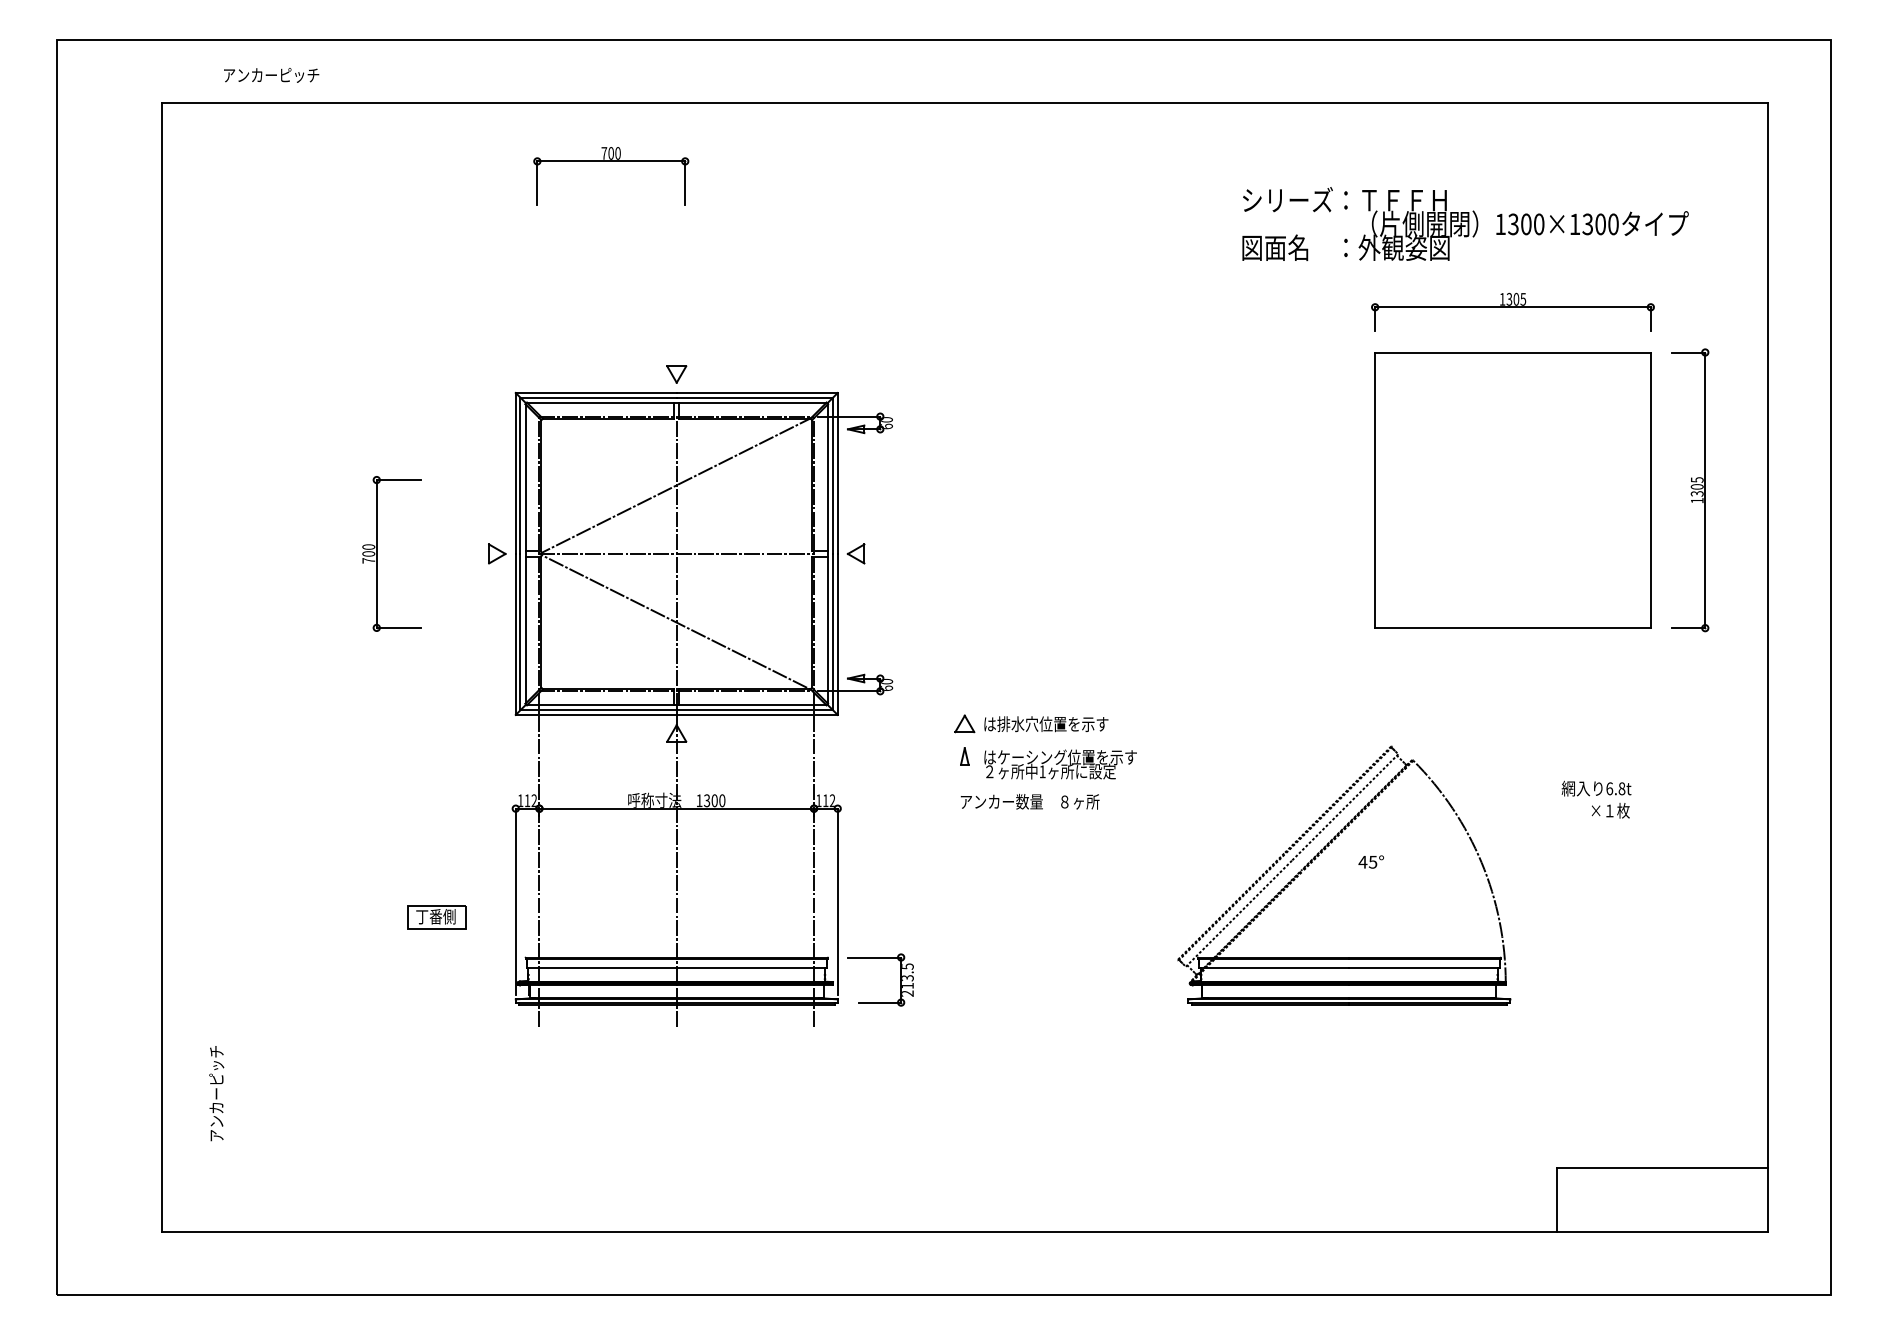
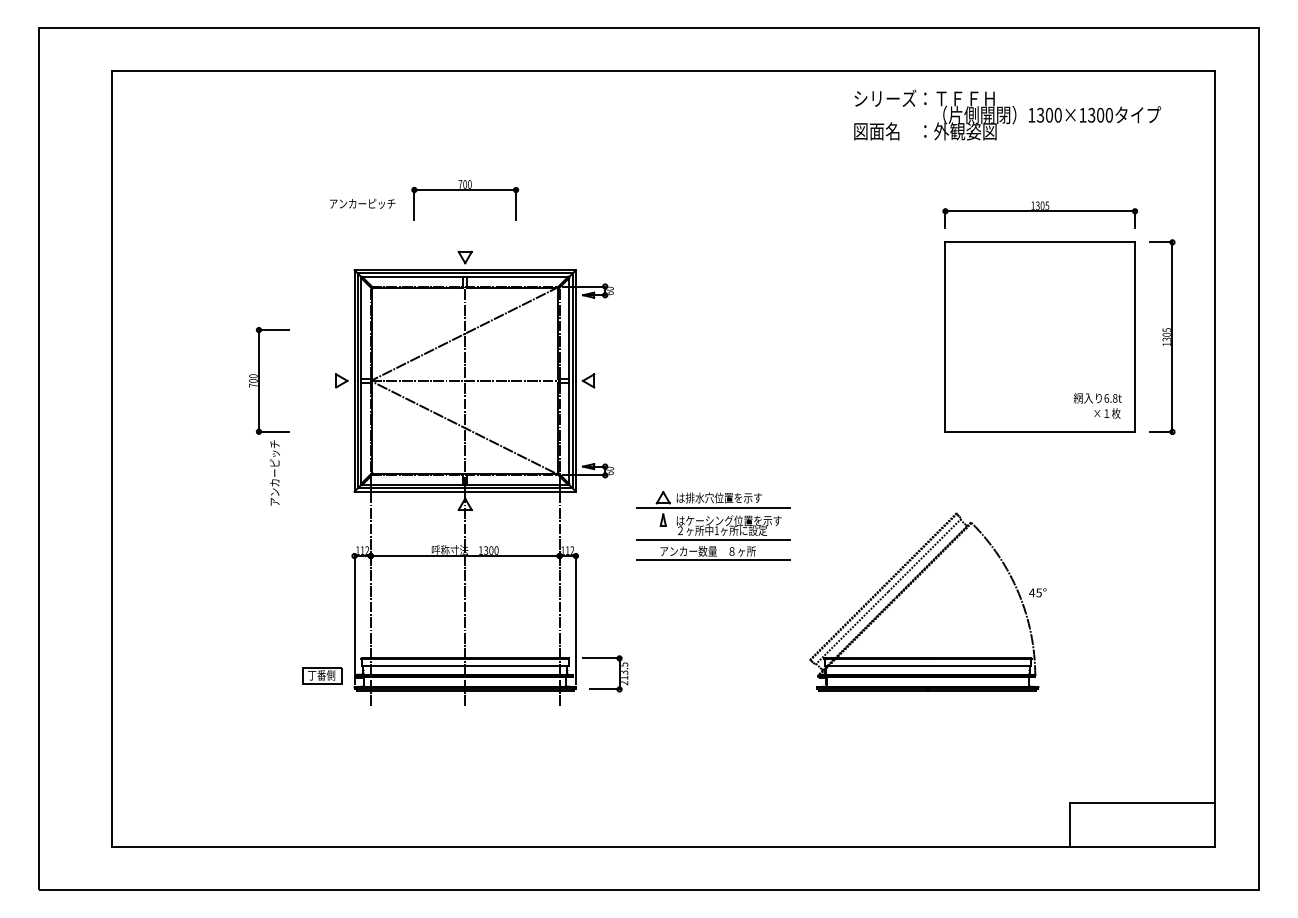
text: (271, 74) -> (362, 203), moved
part: (611, 162) -> (465, 190), moved
text: (1465, 223) -> (1007, 114), moved
line: (1037, 738) -> (713, 507), added
line: (1037, 786) -> (713, 540), added
text: (1596, 799) -> (1097, 405), moved
line: (1037, 813) -> (713, 559), added
text: (1370, 861) -> (1037, 592), moved
part: (437, 916) -> (322, 675), moved
text: (216, 1092) -> (274, 472), moved

